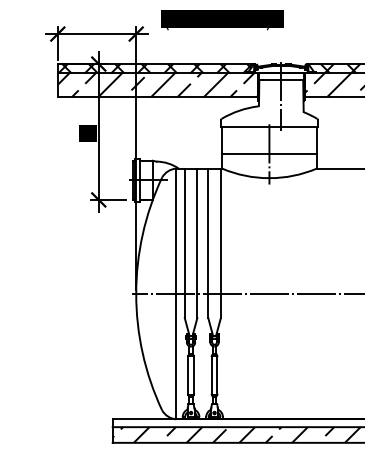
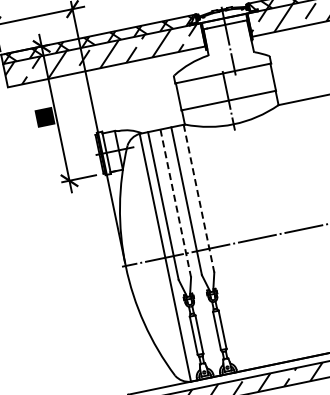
line: (197, 243) -> (175, 203), solid -> dashed
line: (220, 243) -> (198, 198), solid -> dashed

